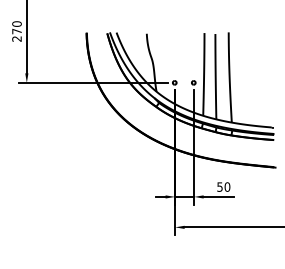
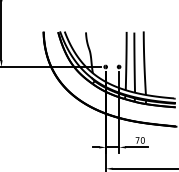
text: (219, 186) -> (137, 140), 50 -> 70

